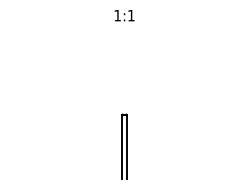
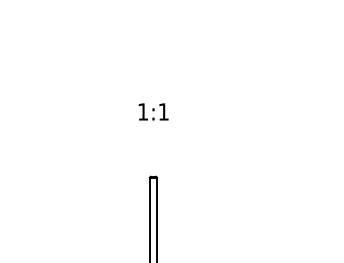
text: (124, 15) -> (153, 111), moved

